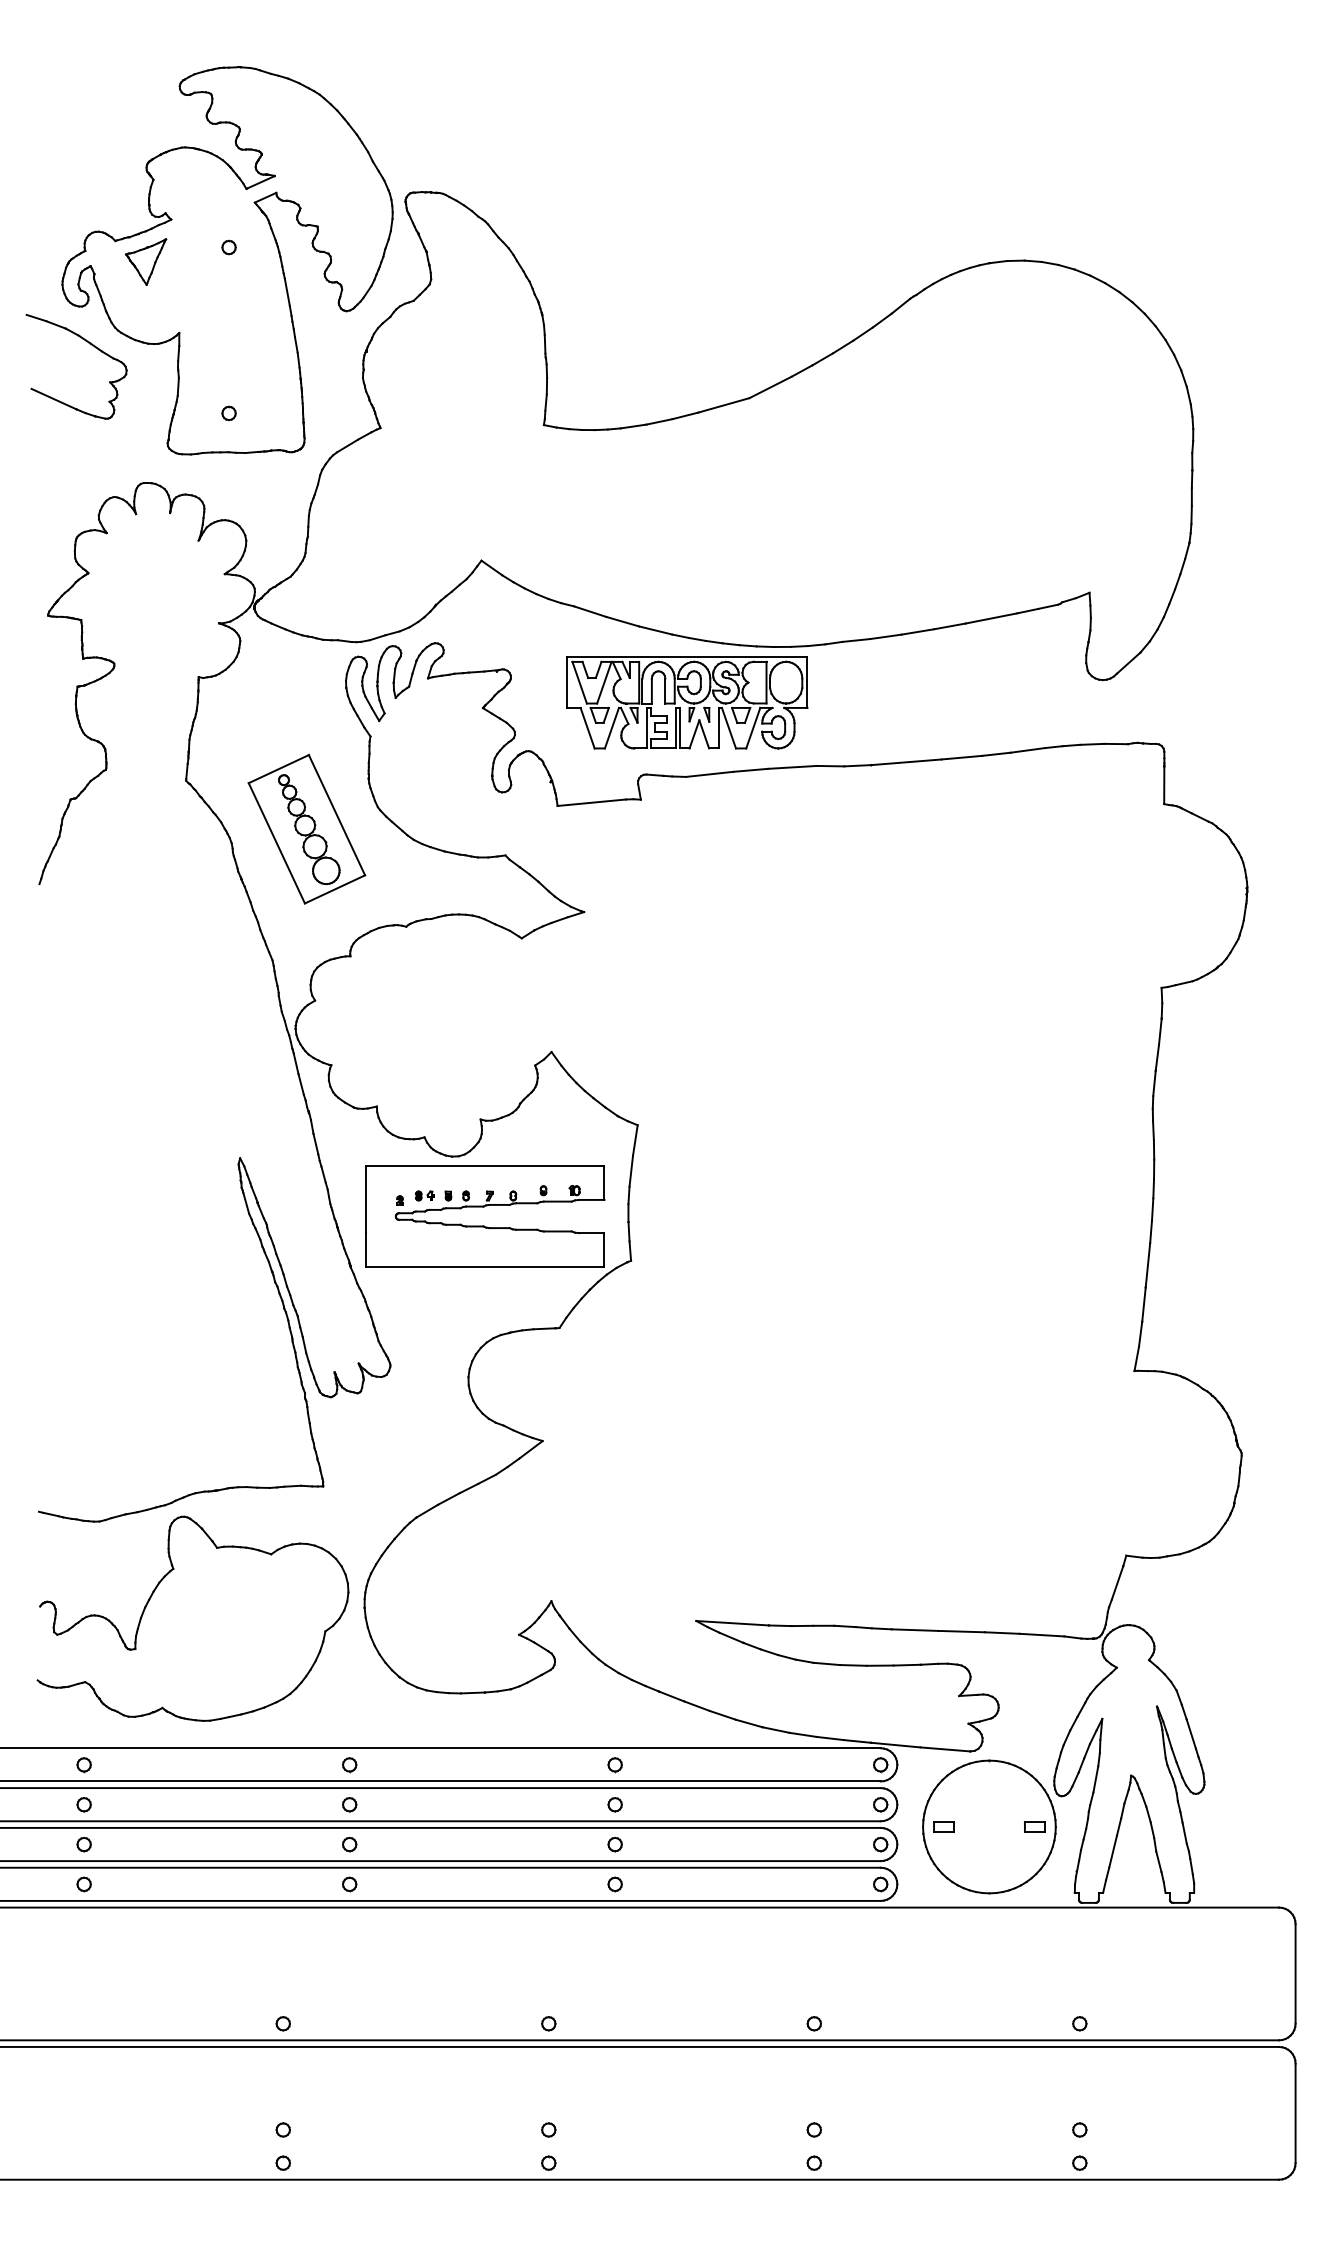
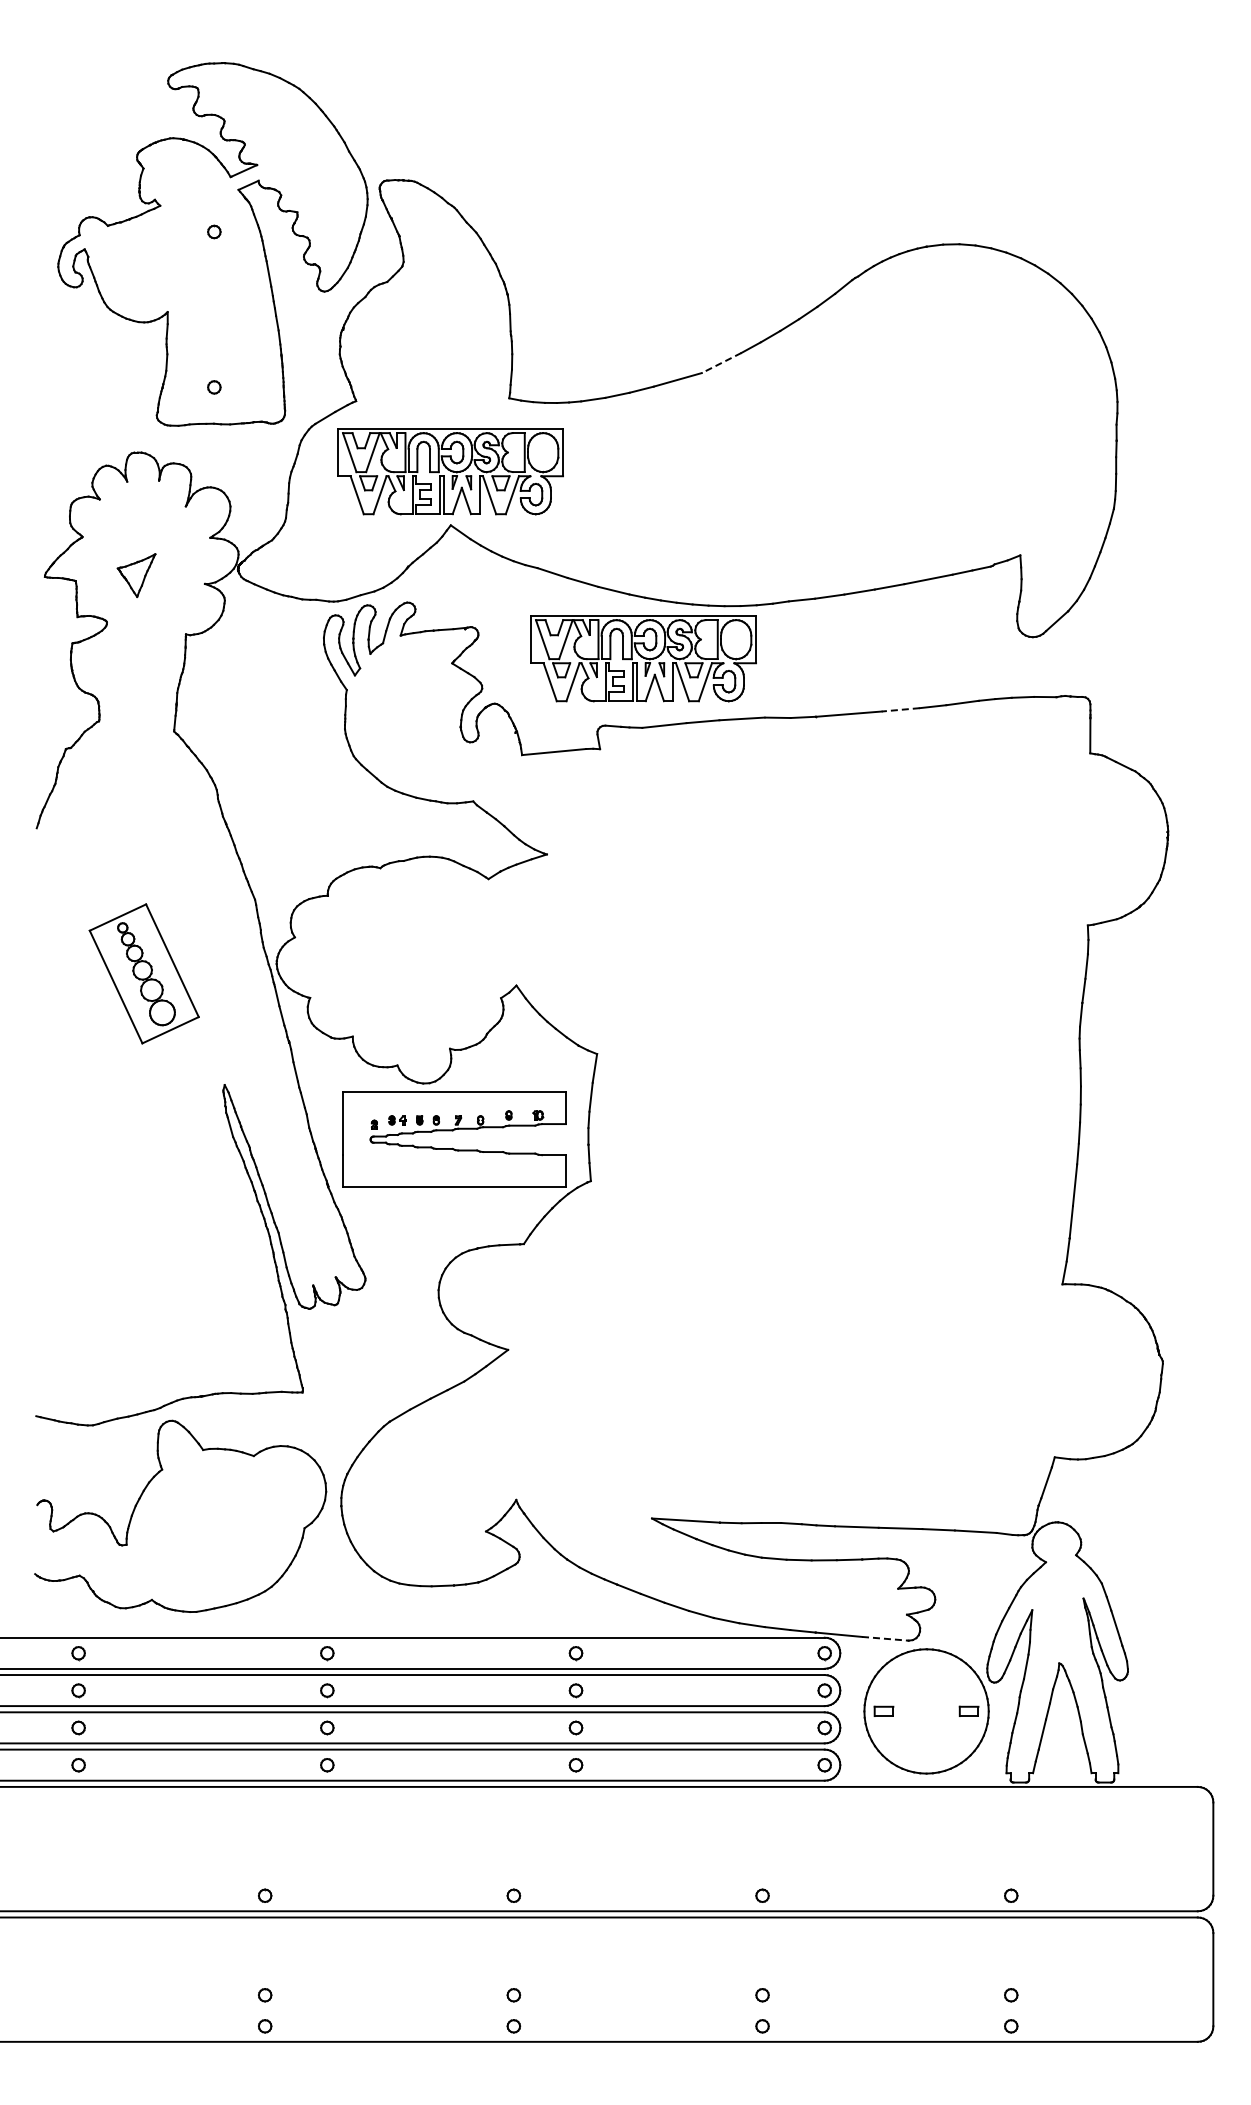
part: (145, 261) -> (136, 575), moved
part: (90, 345) -> (84, 323), removed
line: (770, 387) -> (721, 363), solid -> dashed
part: (481, 503) -> (450, 471), added
line: (961, 757) -> (900, 709), solid -> dashed
part: (306, 828) -> (143, 973), moved
line: (945, 1749) -> (885, 1638), solid -> dashed

